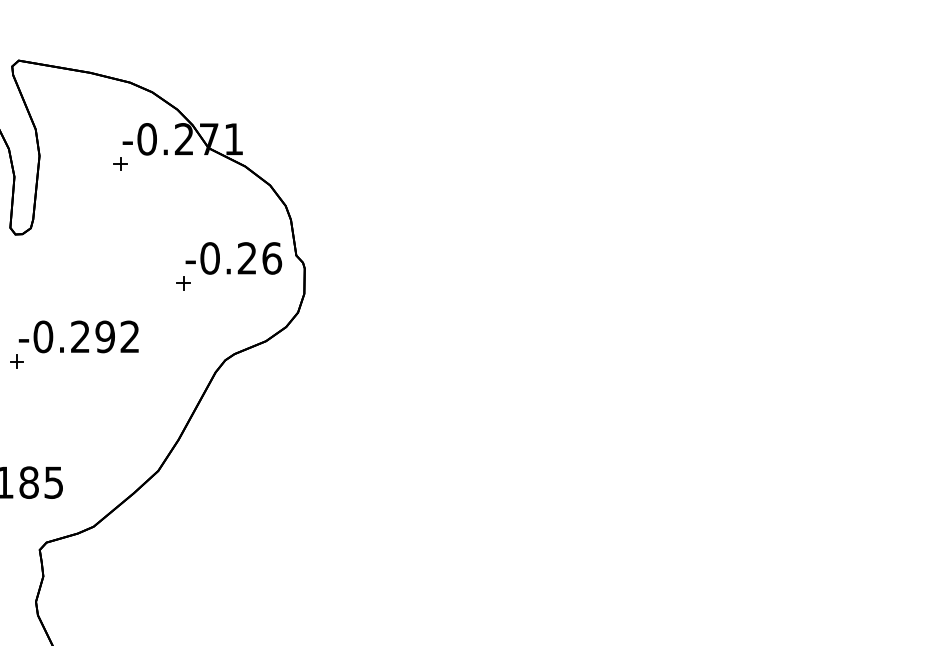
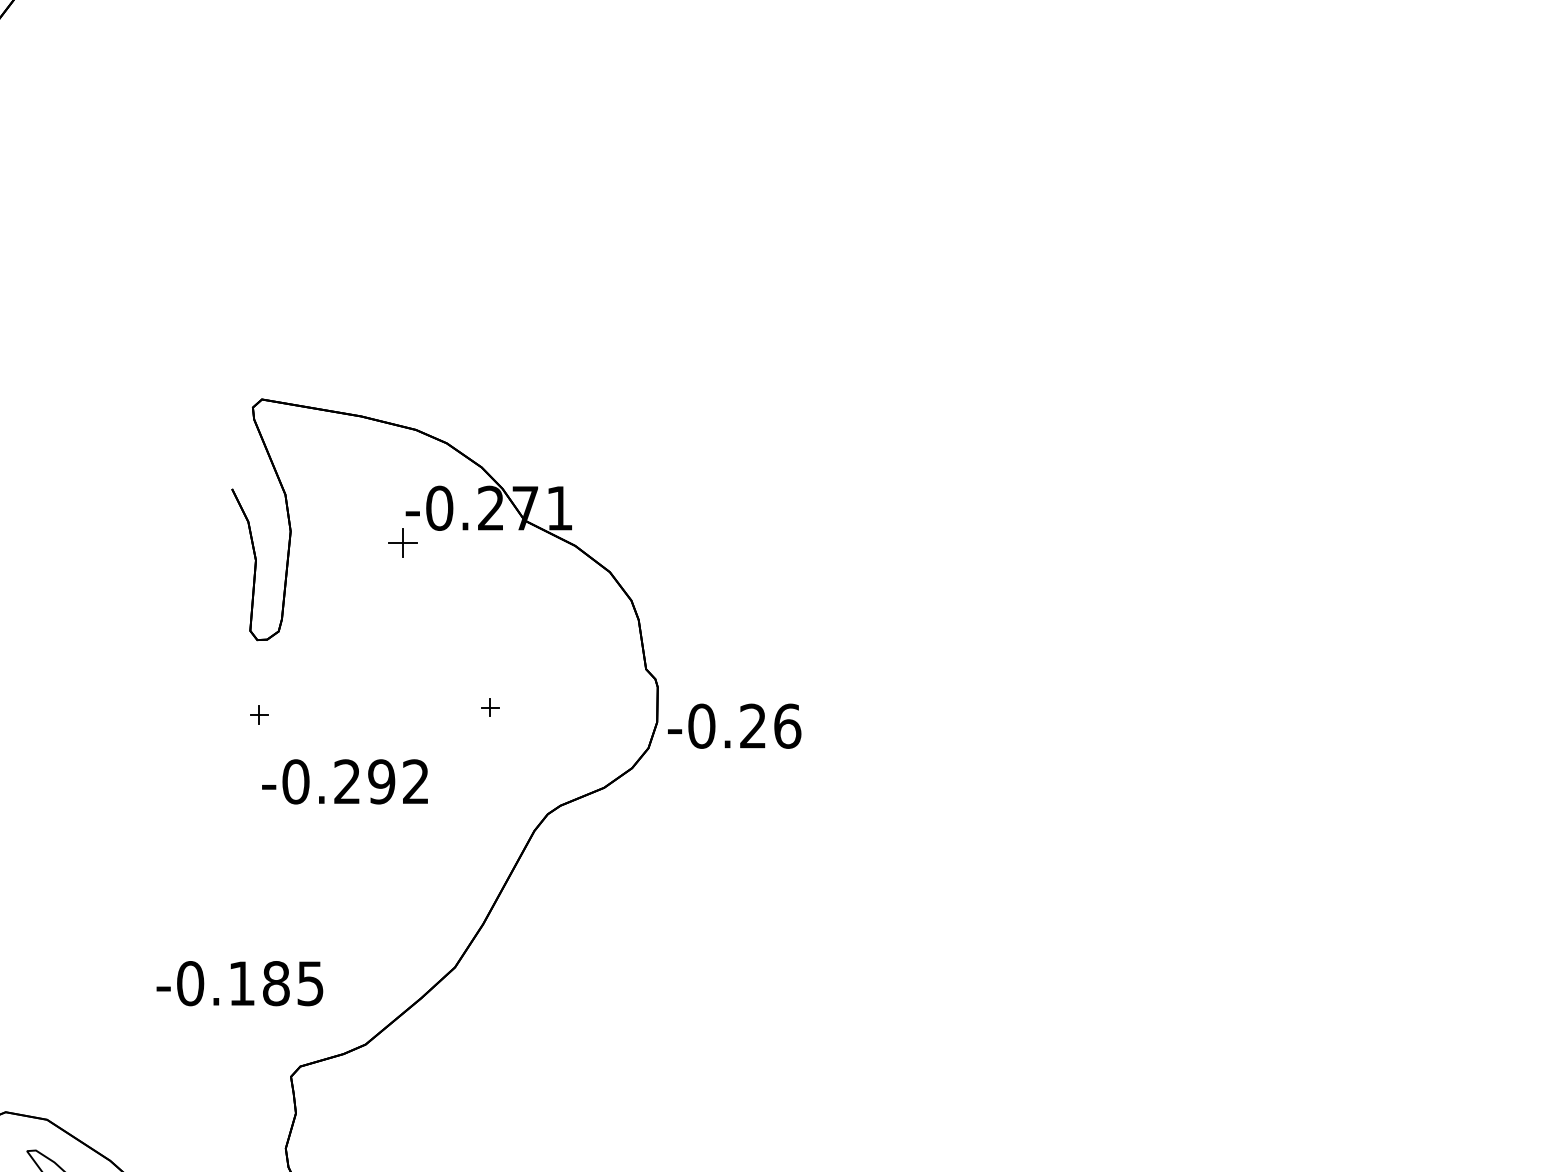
part: (120, 163) -> (402, 542), size x1.6
text: (233, 257) -> (734, 725), moved
part: (17, 361) -> (259, 714), moved

